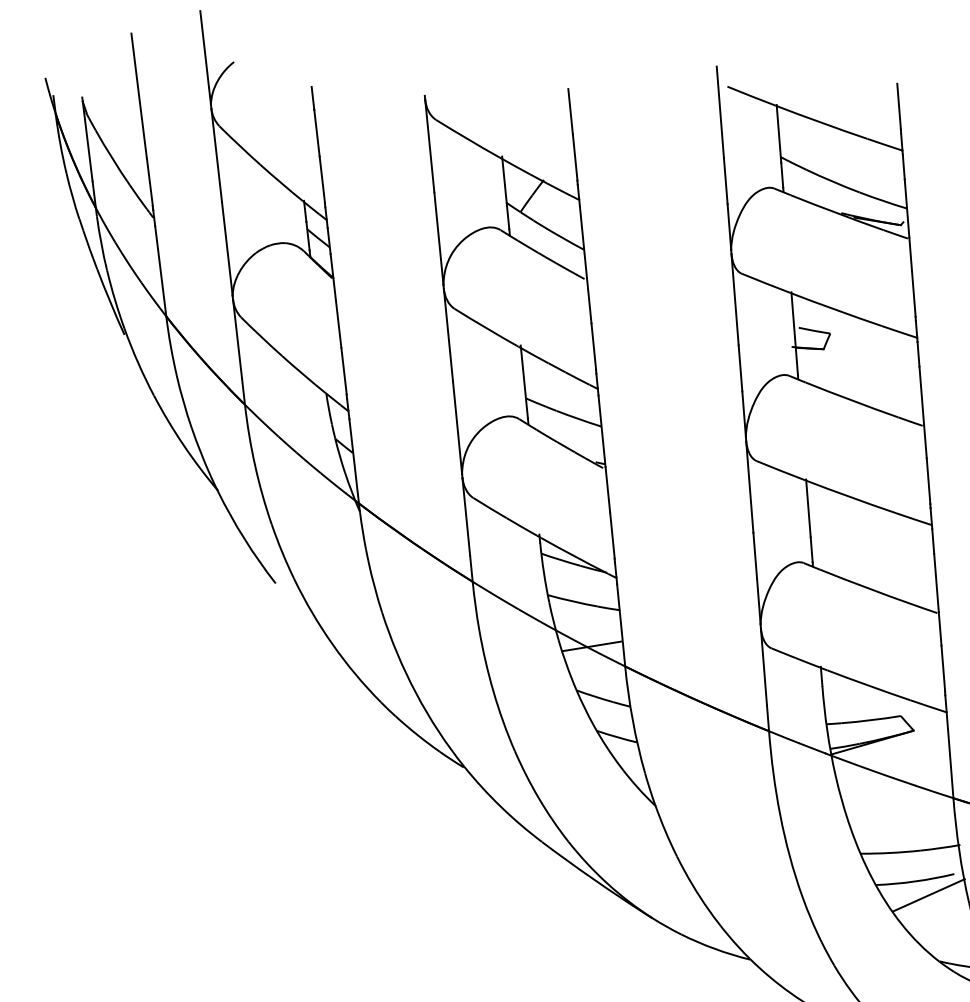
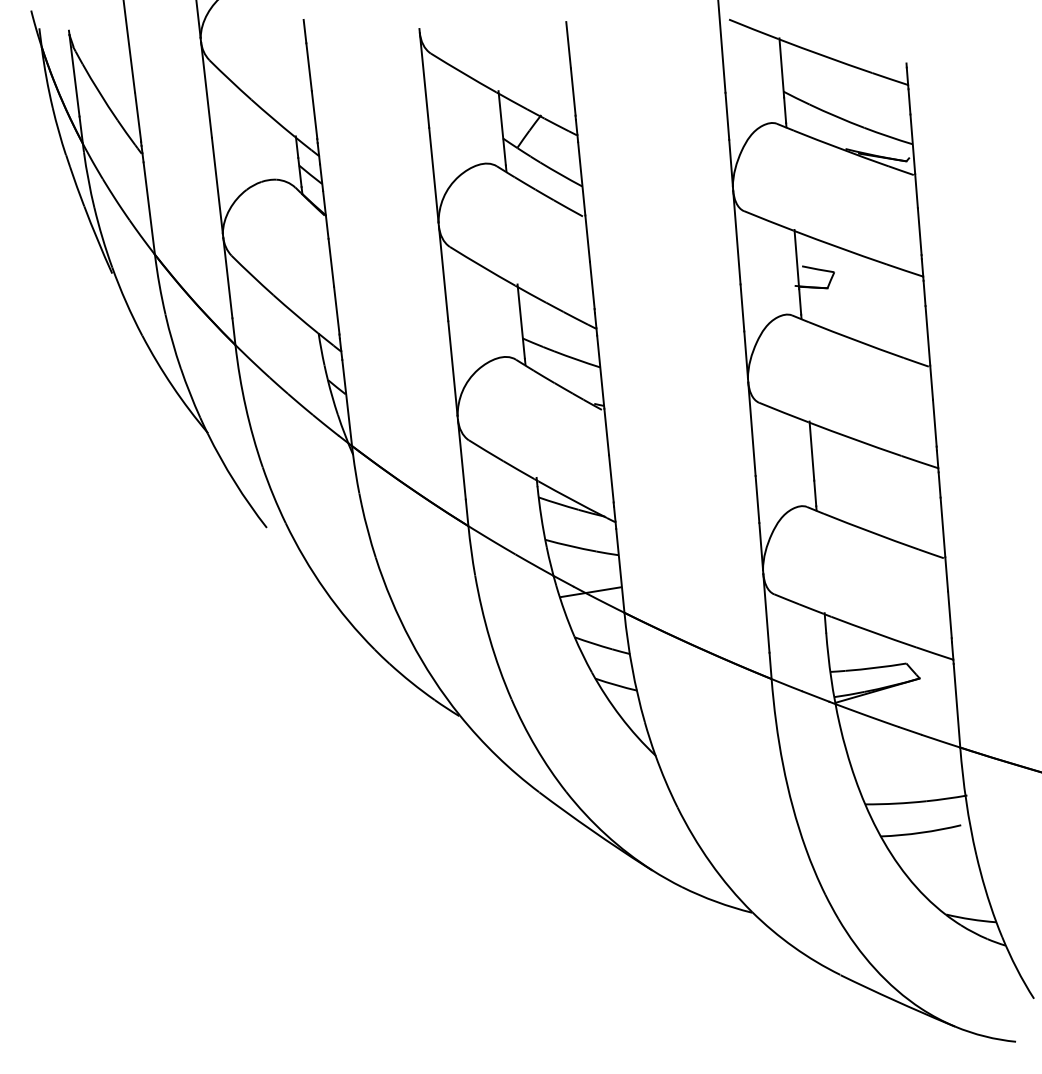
line: (898, 106) -> (904, 39), removed
line: (928, 894) -> (934, 846), removed

